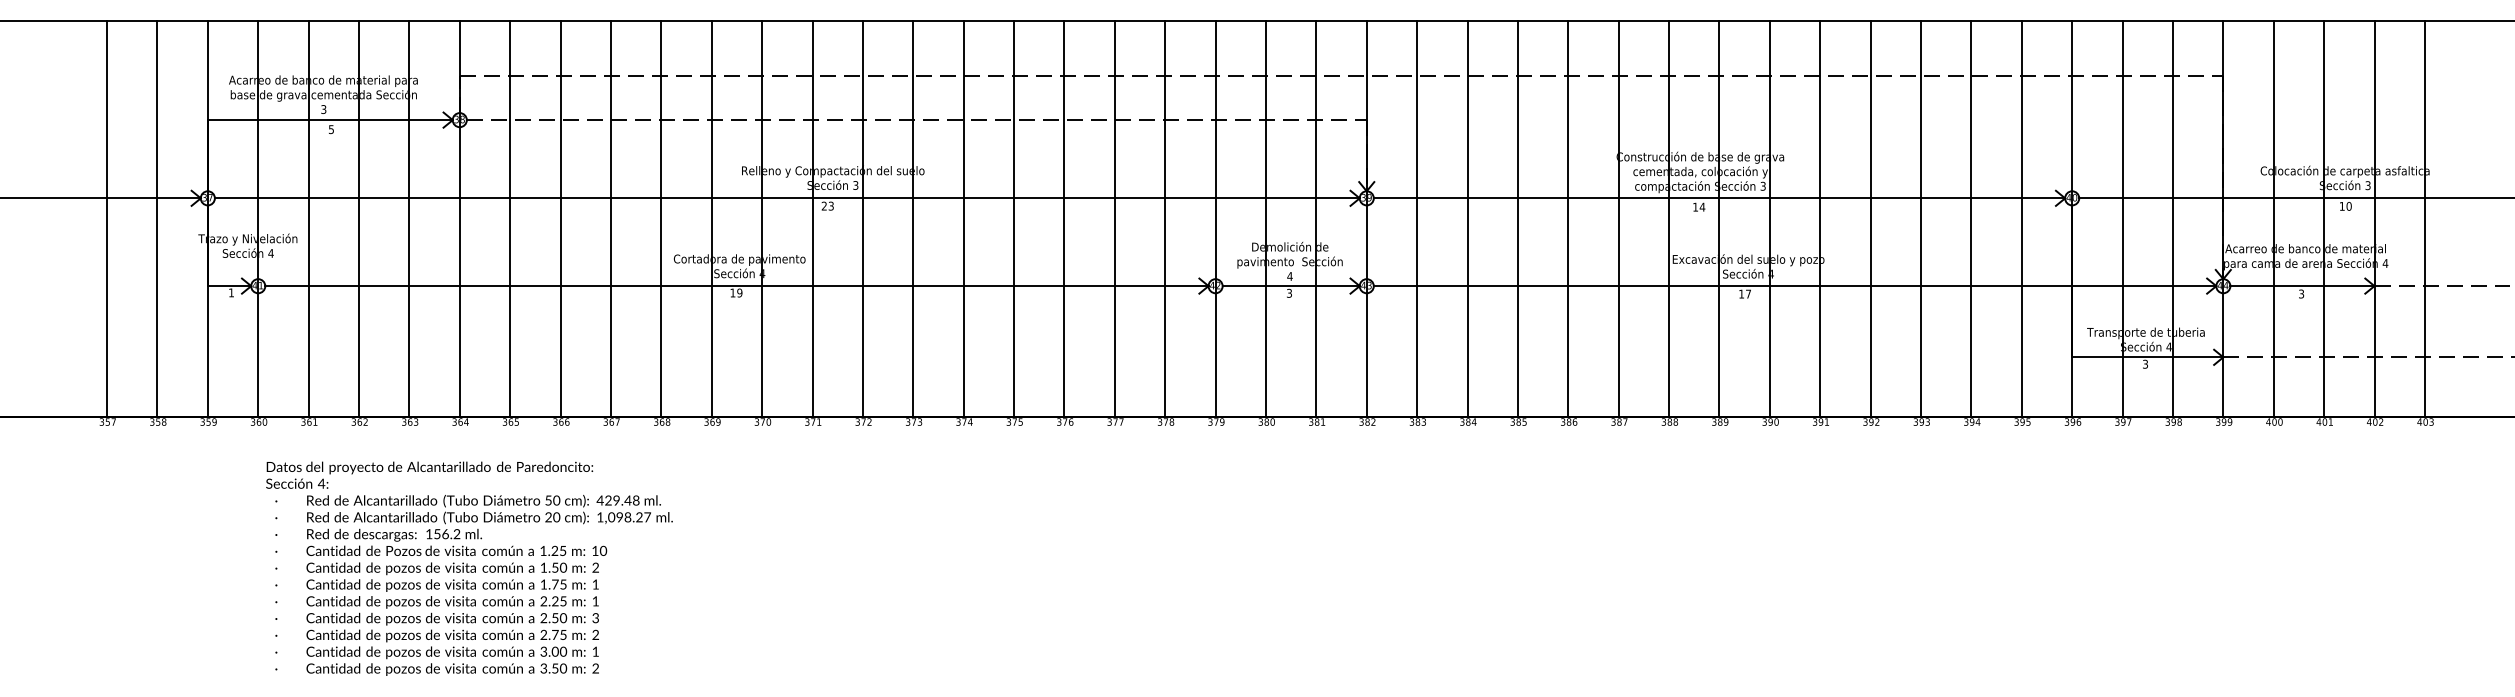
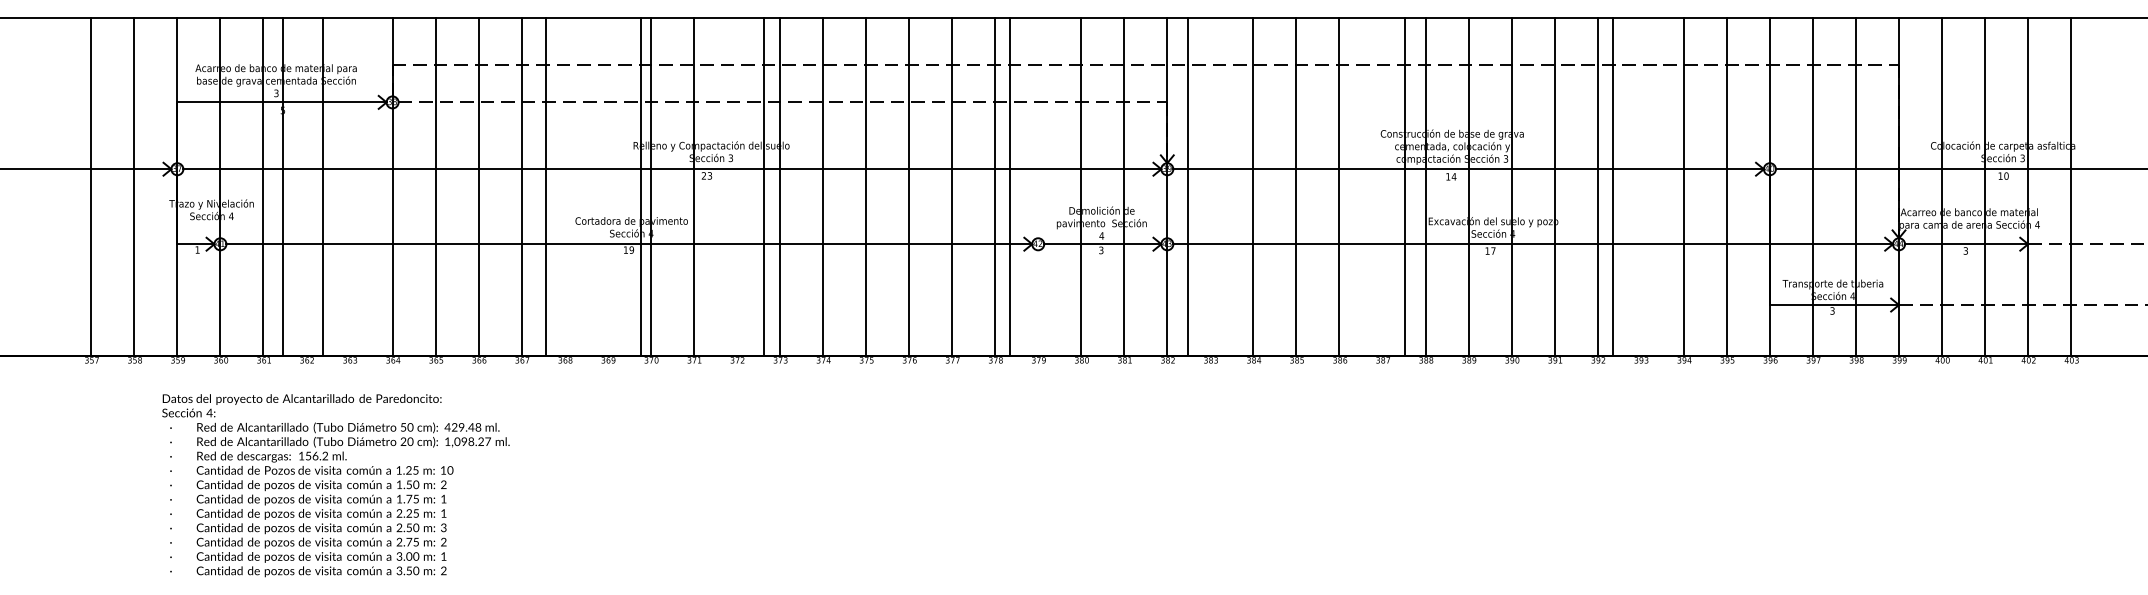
line: (359, 218) -> (283, 186), moved
line: (409, 218) -> (323, 186), moved
line: (661, 218) -> (546, 186), moved
line: (711, 218) -> (640, 186), moved
line: (862, 218) -> (763, 186), moved
line: (1215, 218) -> (1009, 186), moved
line: (1417, 218) -> (1188, 186), moved
line: (1618, 218) -> (1404, 186), moved
line: (1921, 218) -> (1613, 186), moved
text: (469, 568) -> (335, 485), moved

